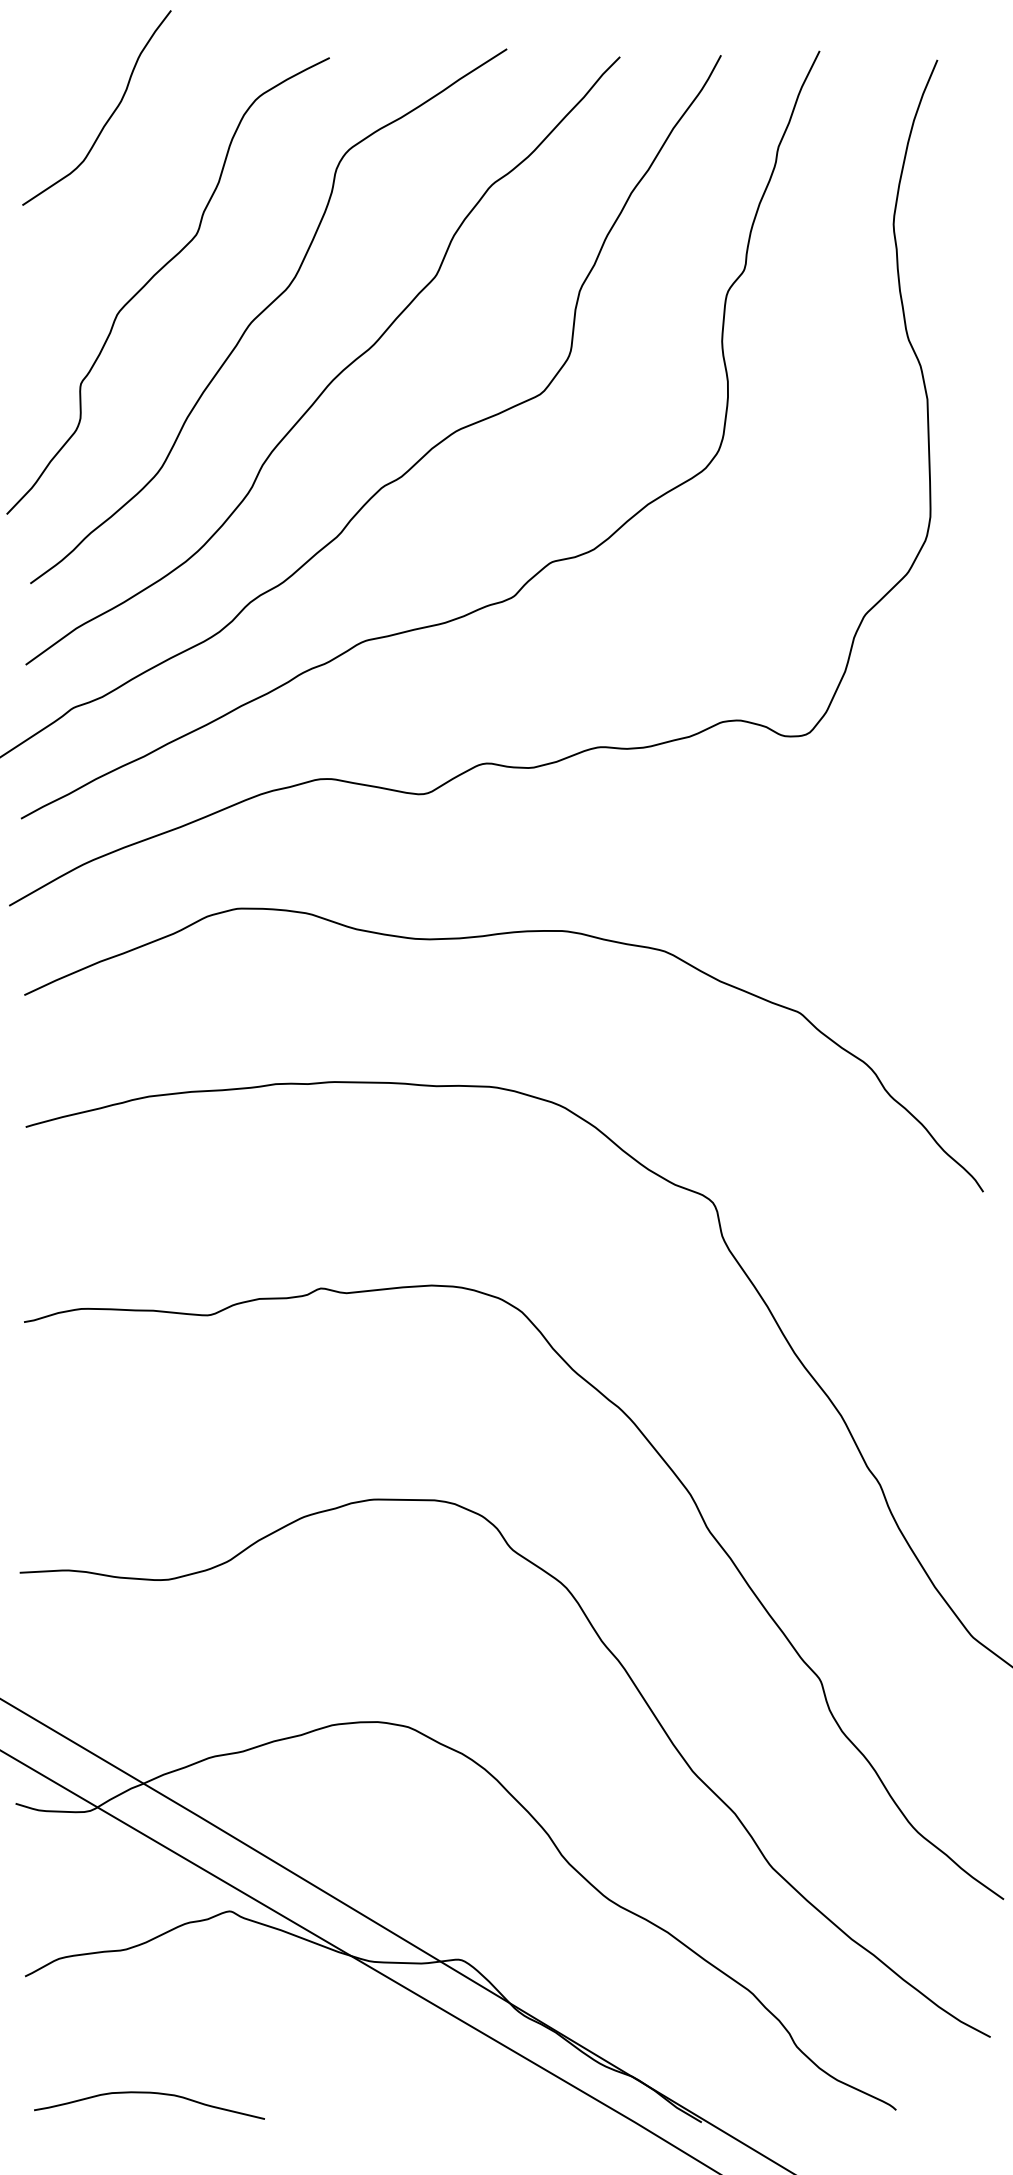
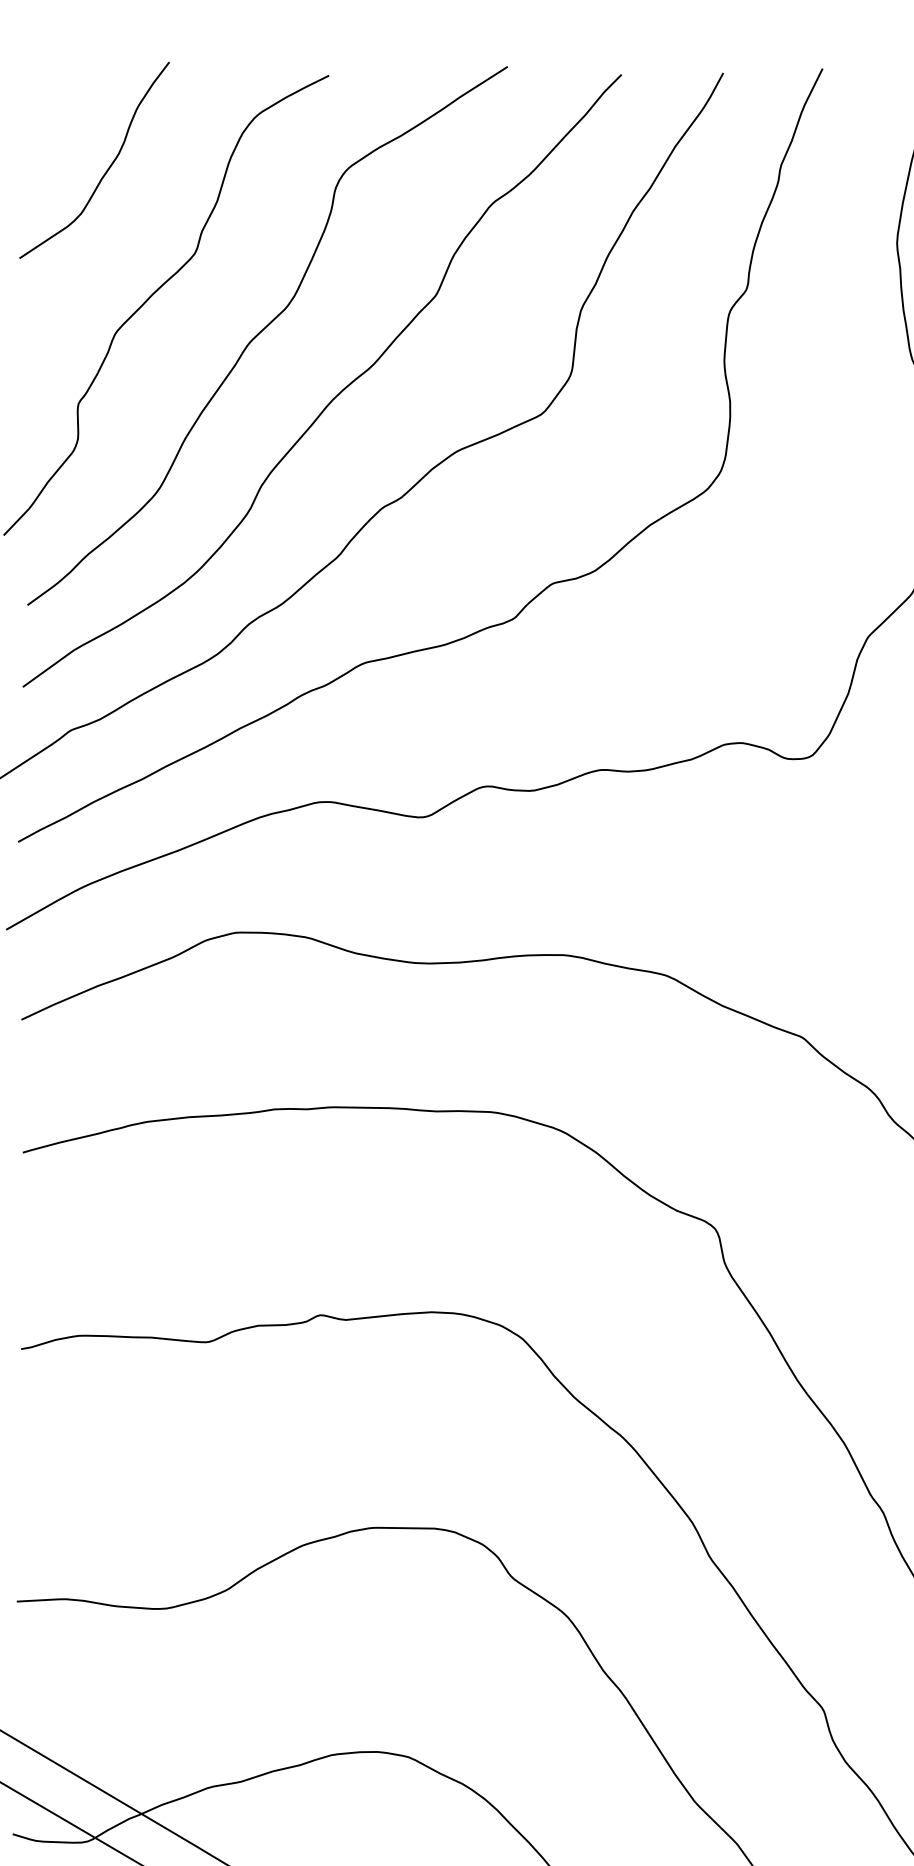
curve: (109, 116) -> (107, 168), moved

